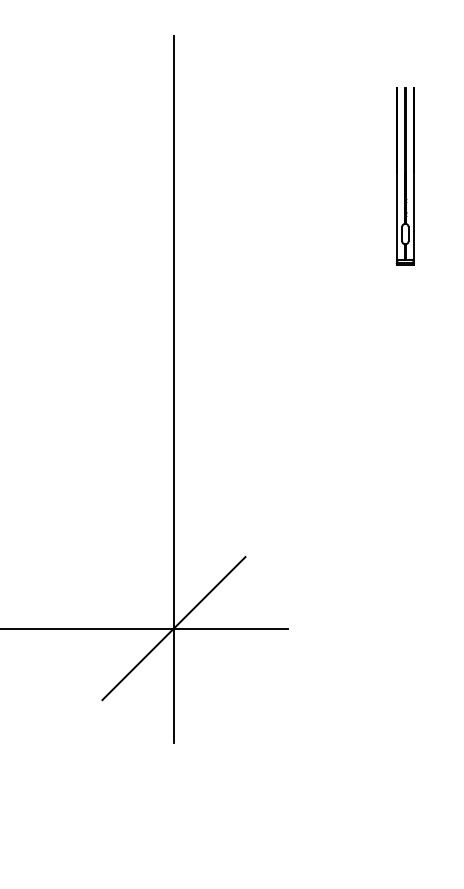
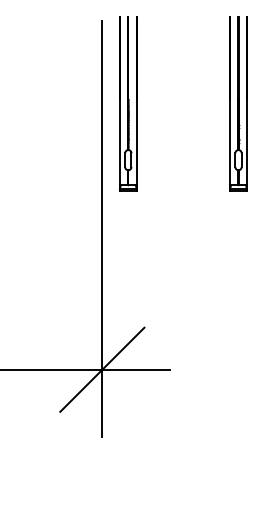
part: (218, 175) -> (128, 103), added
part: (405, 175) -> (238, 103), size x1.67

